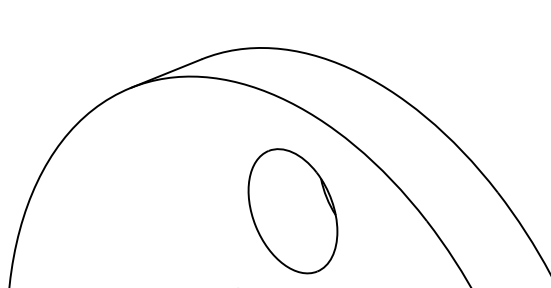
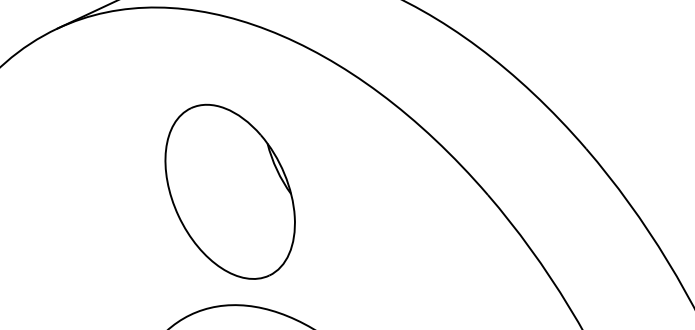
part: (292, 211) -> (229, 192), moved

